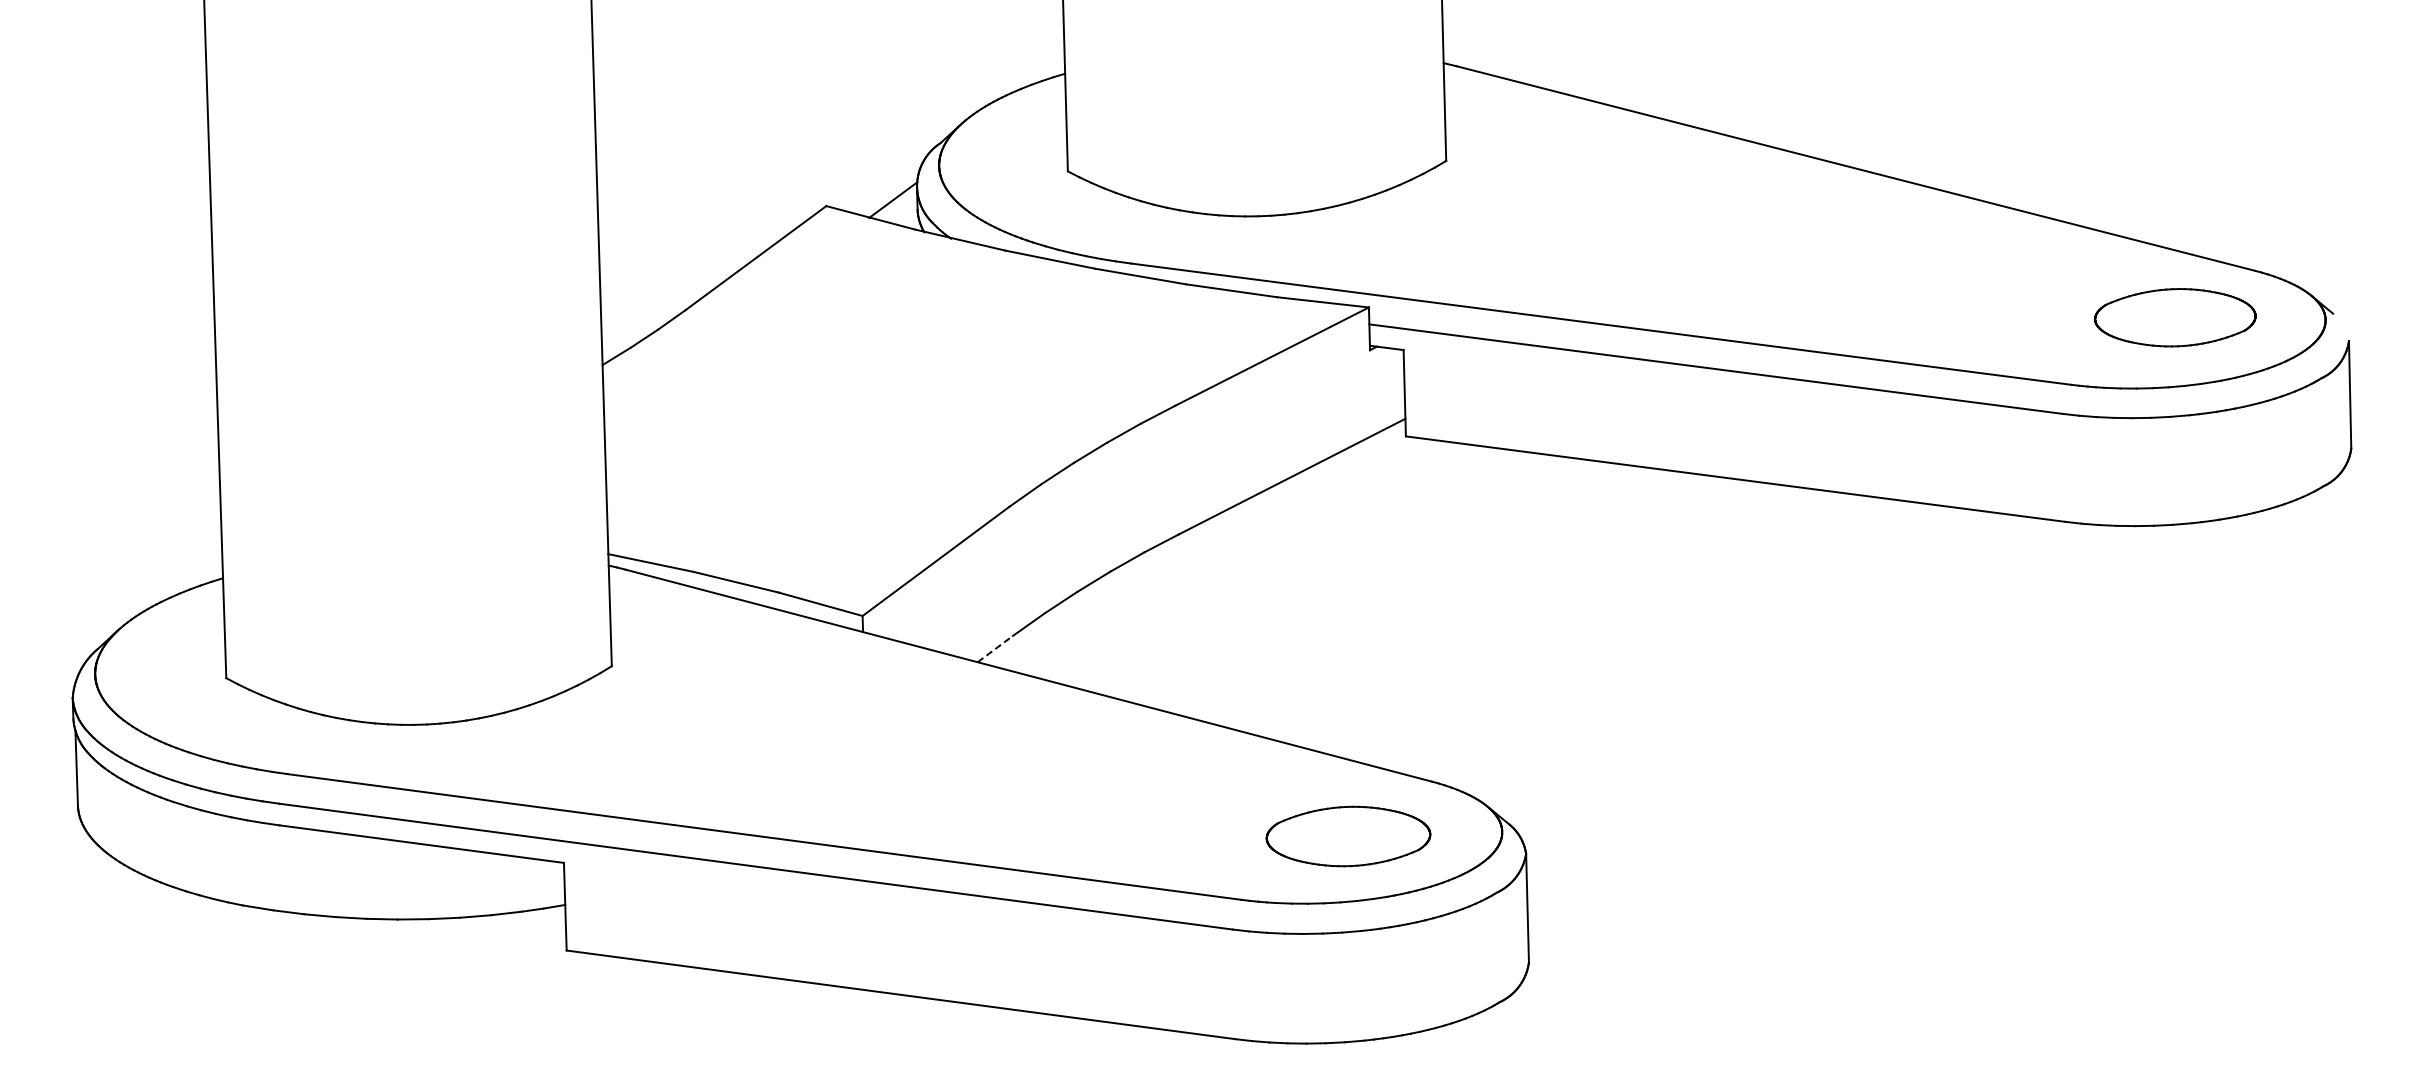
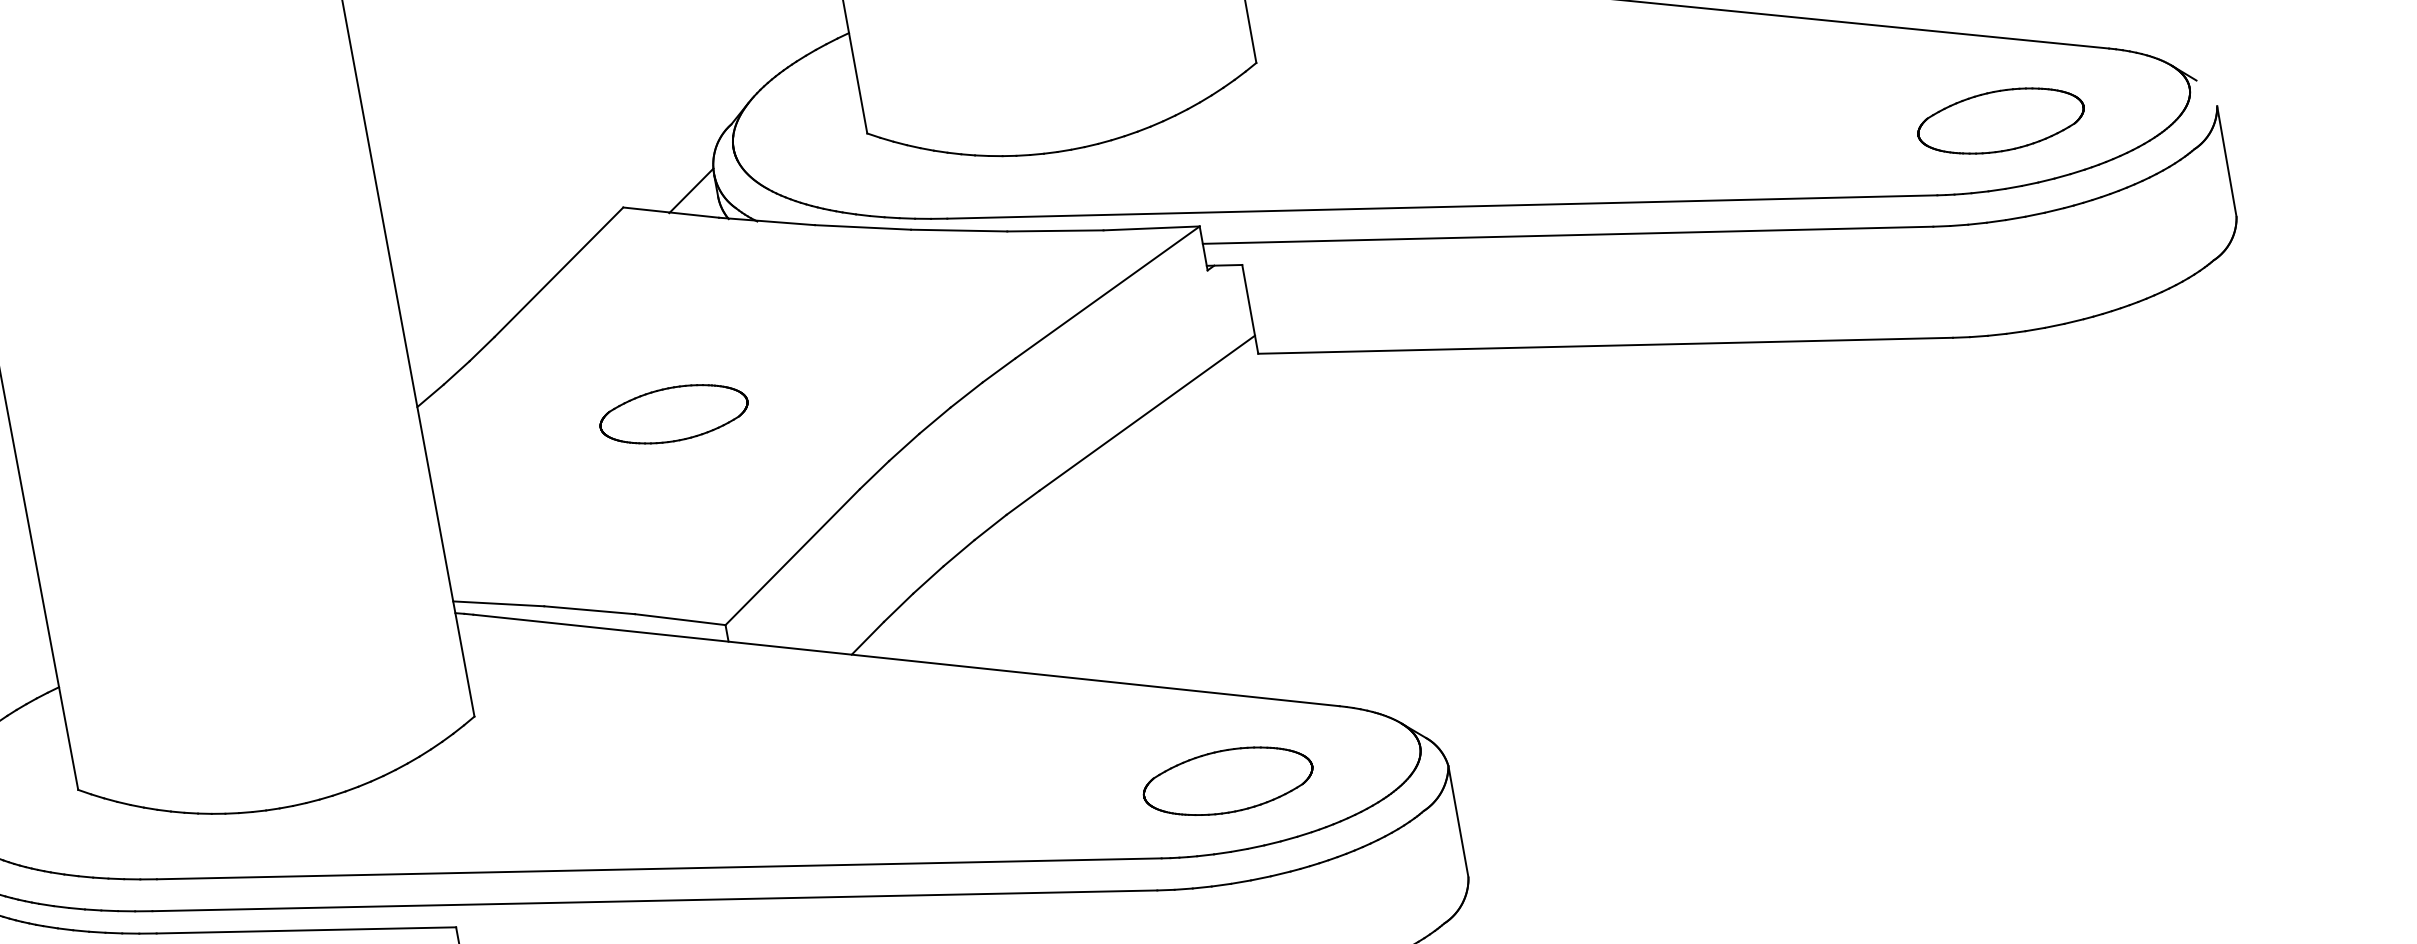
part: (2175, 317) -> (2001, 120), moved
part: (844, 408) -> (674, 413), added
line: (995, 649) -> (868, 638), dashed -> solid
part: (1348, 836) -> (1228, 781), moved

